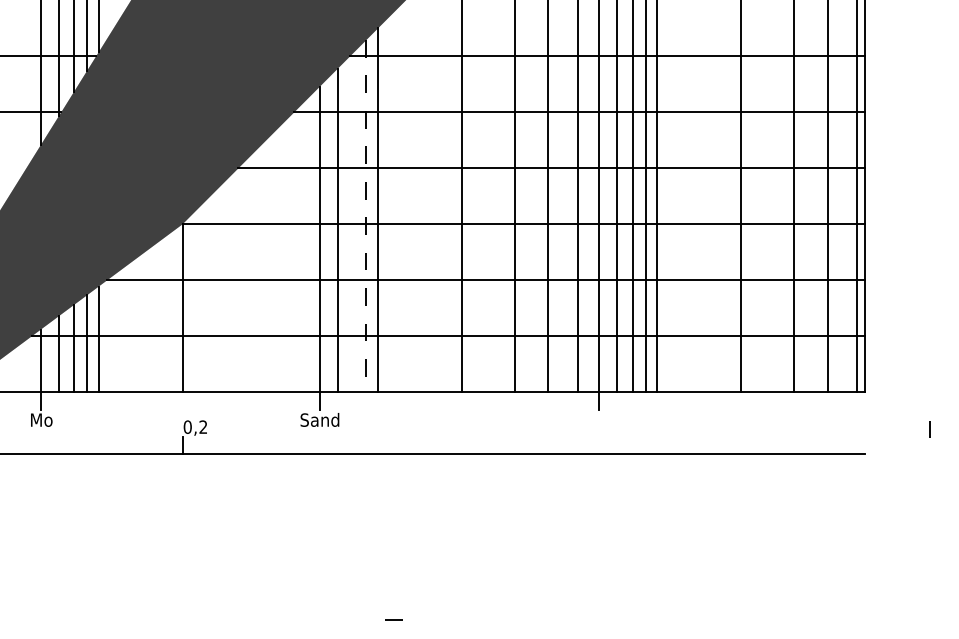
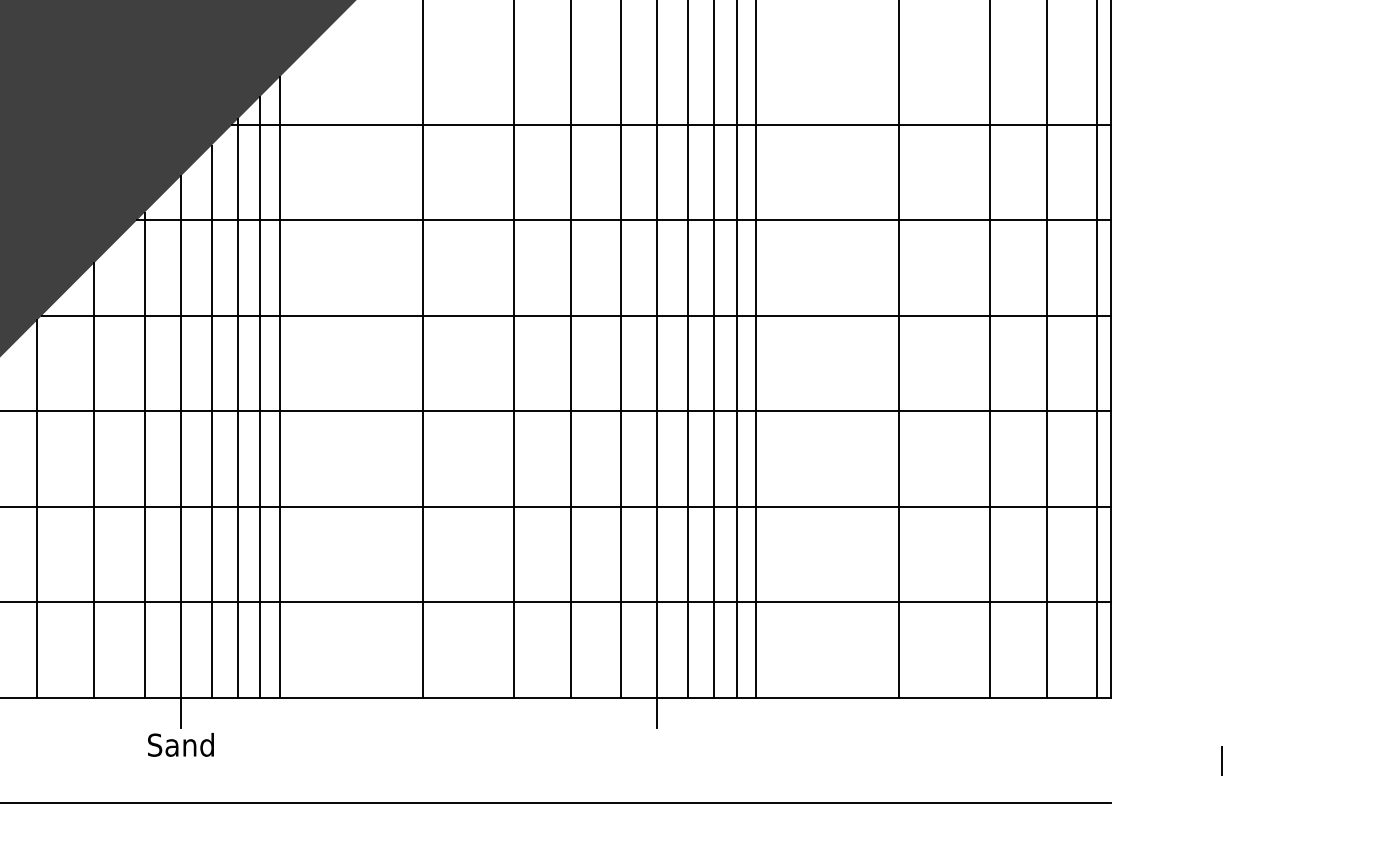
line: (366, 216) -> (260, 397), dashed -> solid
line: (353, 222) -> (238, 408), added
line: (298, 249) -> (144, 454), added
line: (269, 264) -> (94, 479), added
line: (235, 281) -> (36, 508), added

